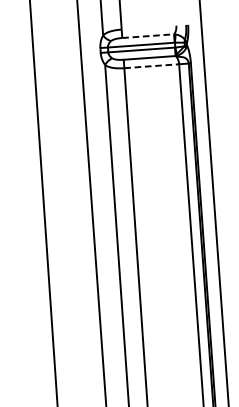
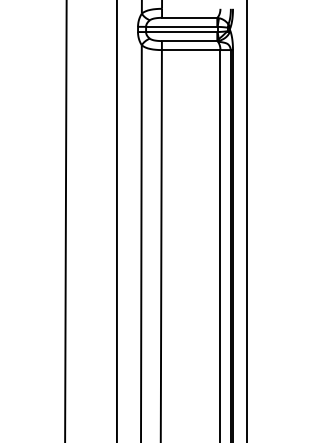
line: (147, 35) -> (189, 17), dashed -> solid
line: (152, 66) -> (191, 50), dashed -> solid

